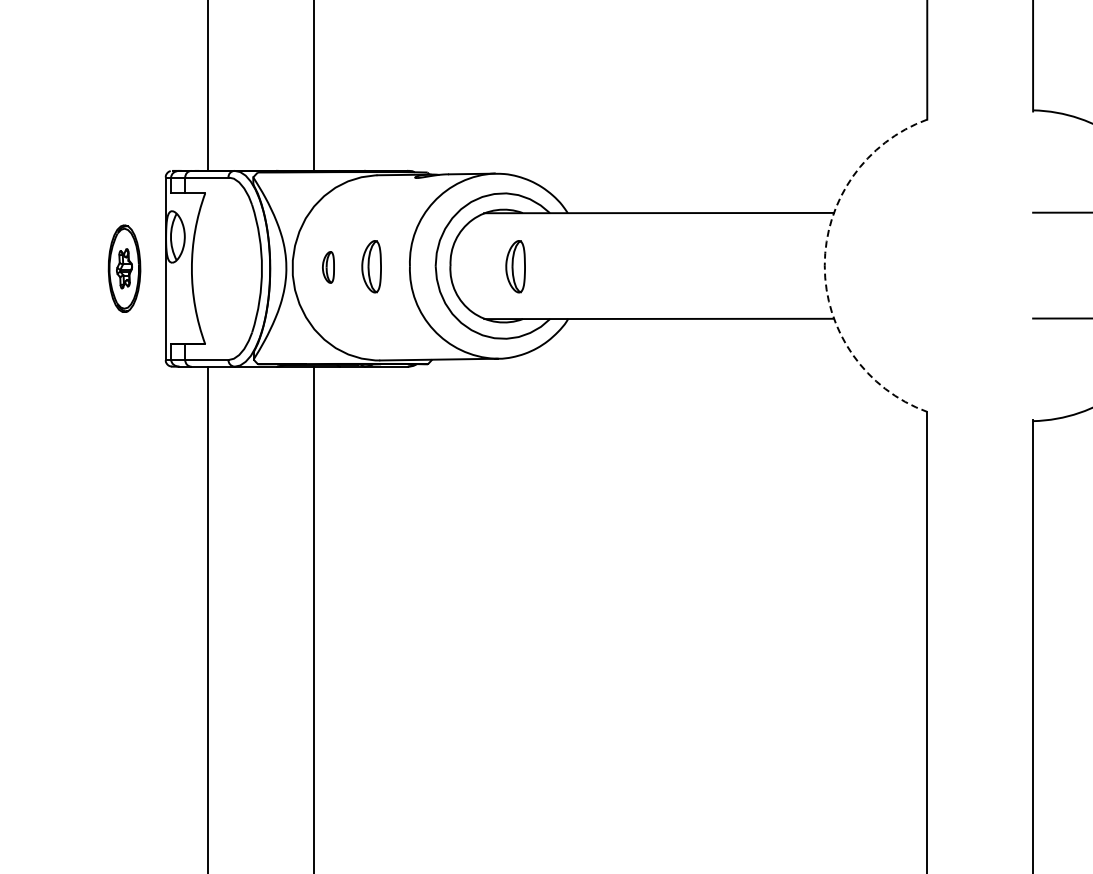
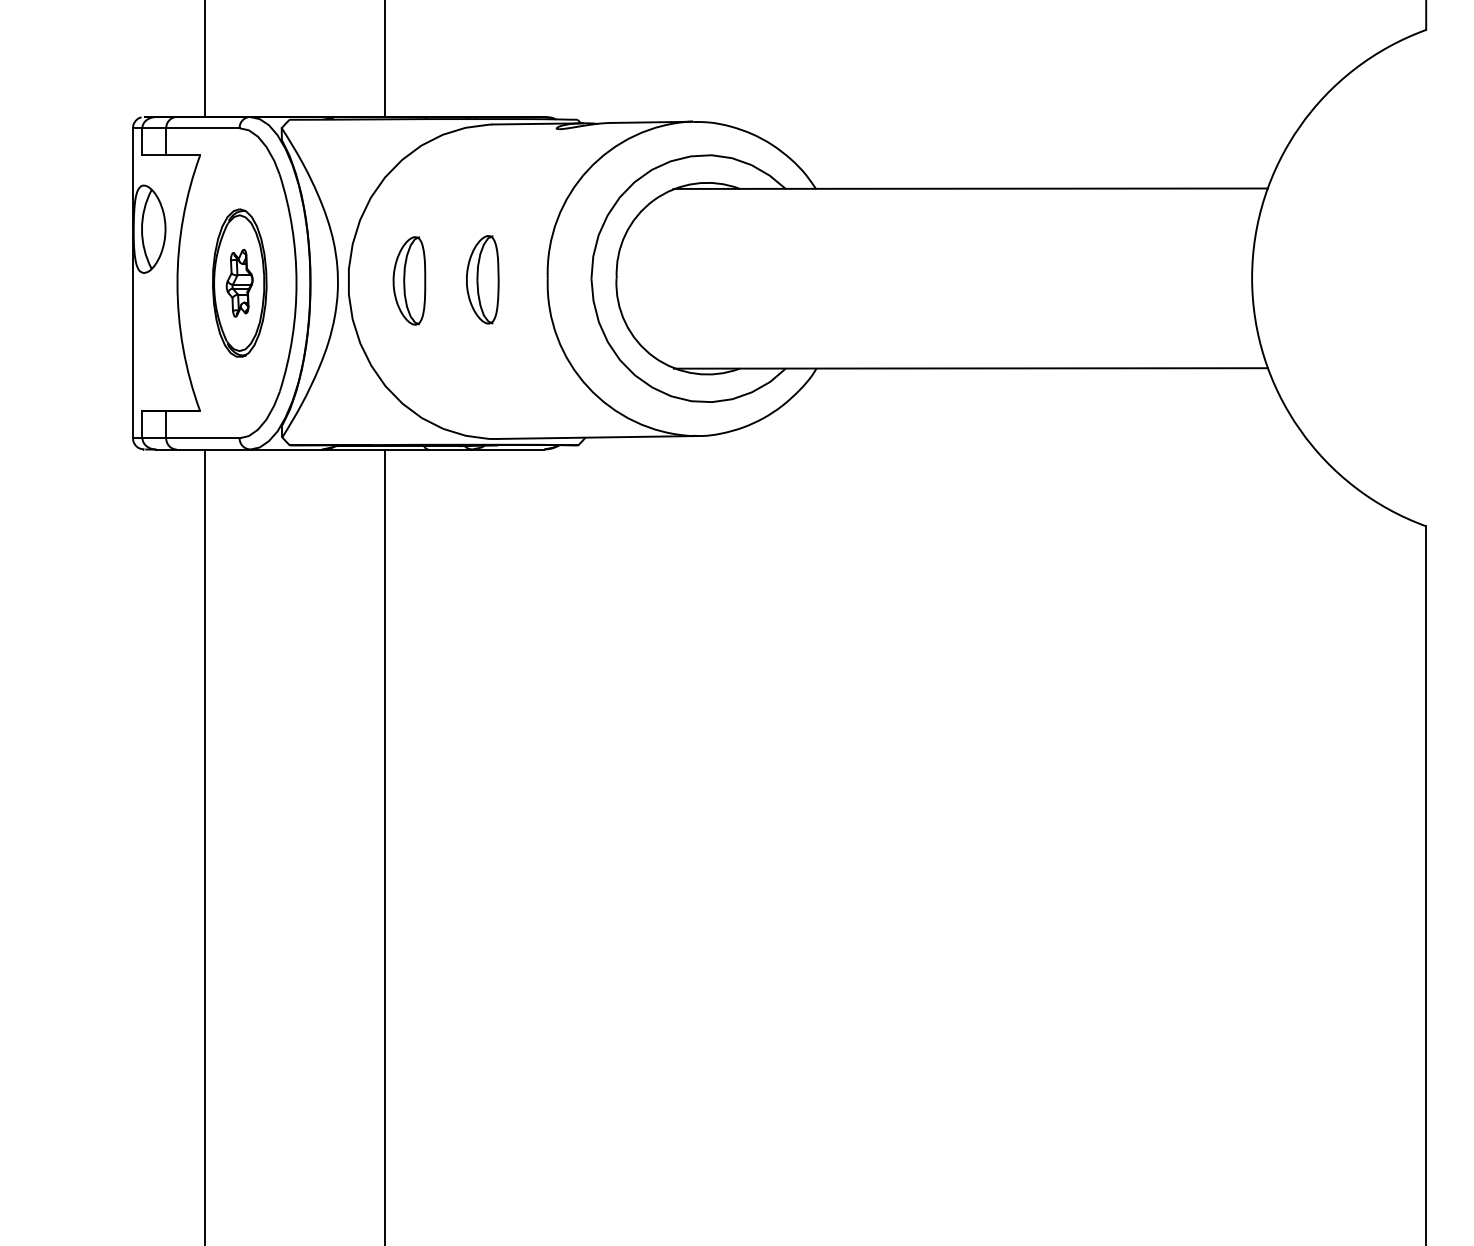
arc: (824, 265) -> (1251, 277), dashed -> solid
part: (515, 266) -> (726, 279), removed
part: (328, 267) -> (409, 281), size x1.67
part: (124, 268) -> (239, 282), moved

